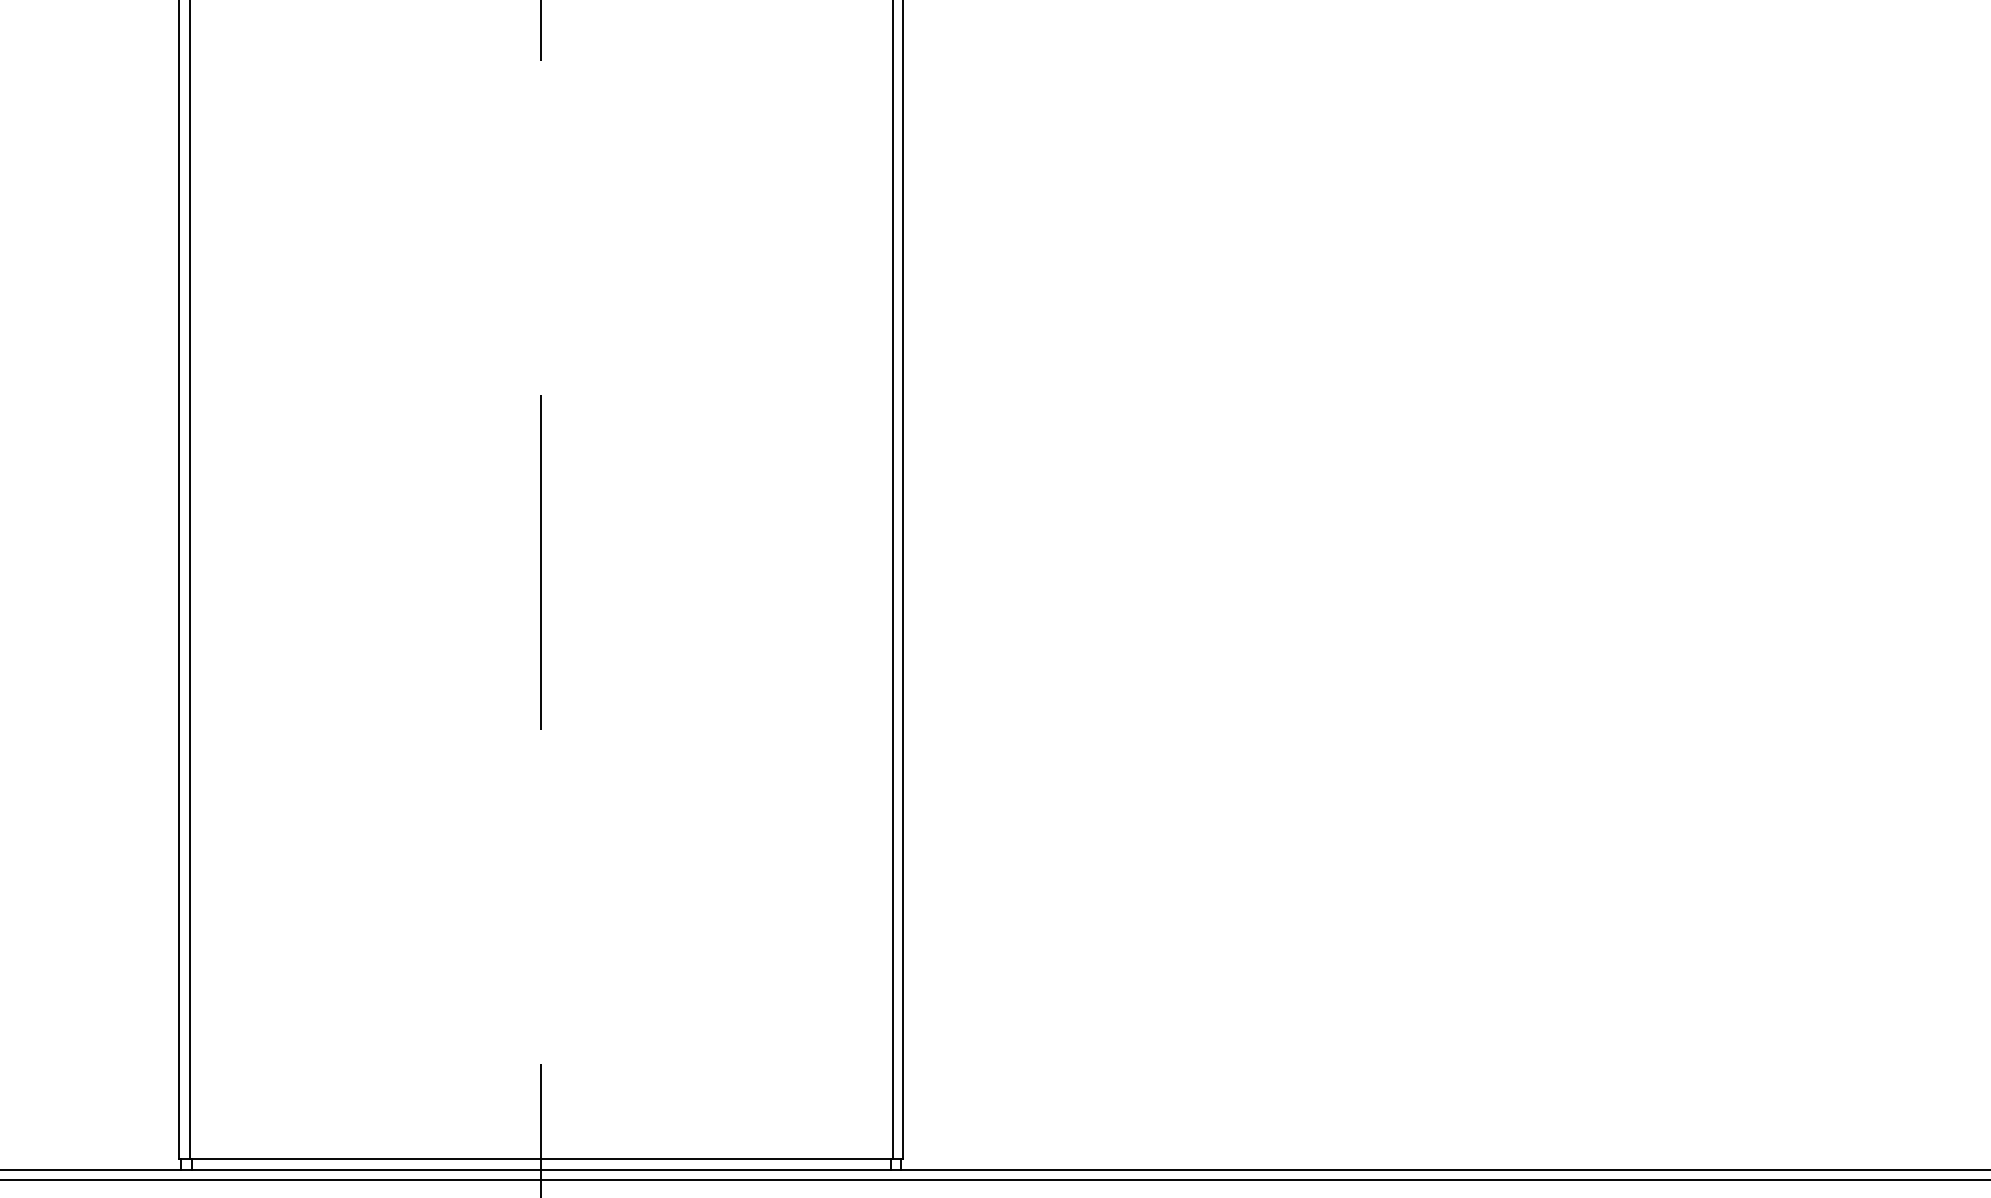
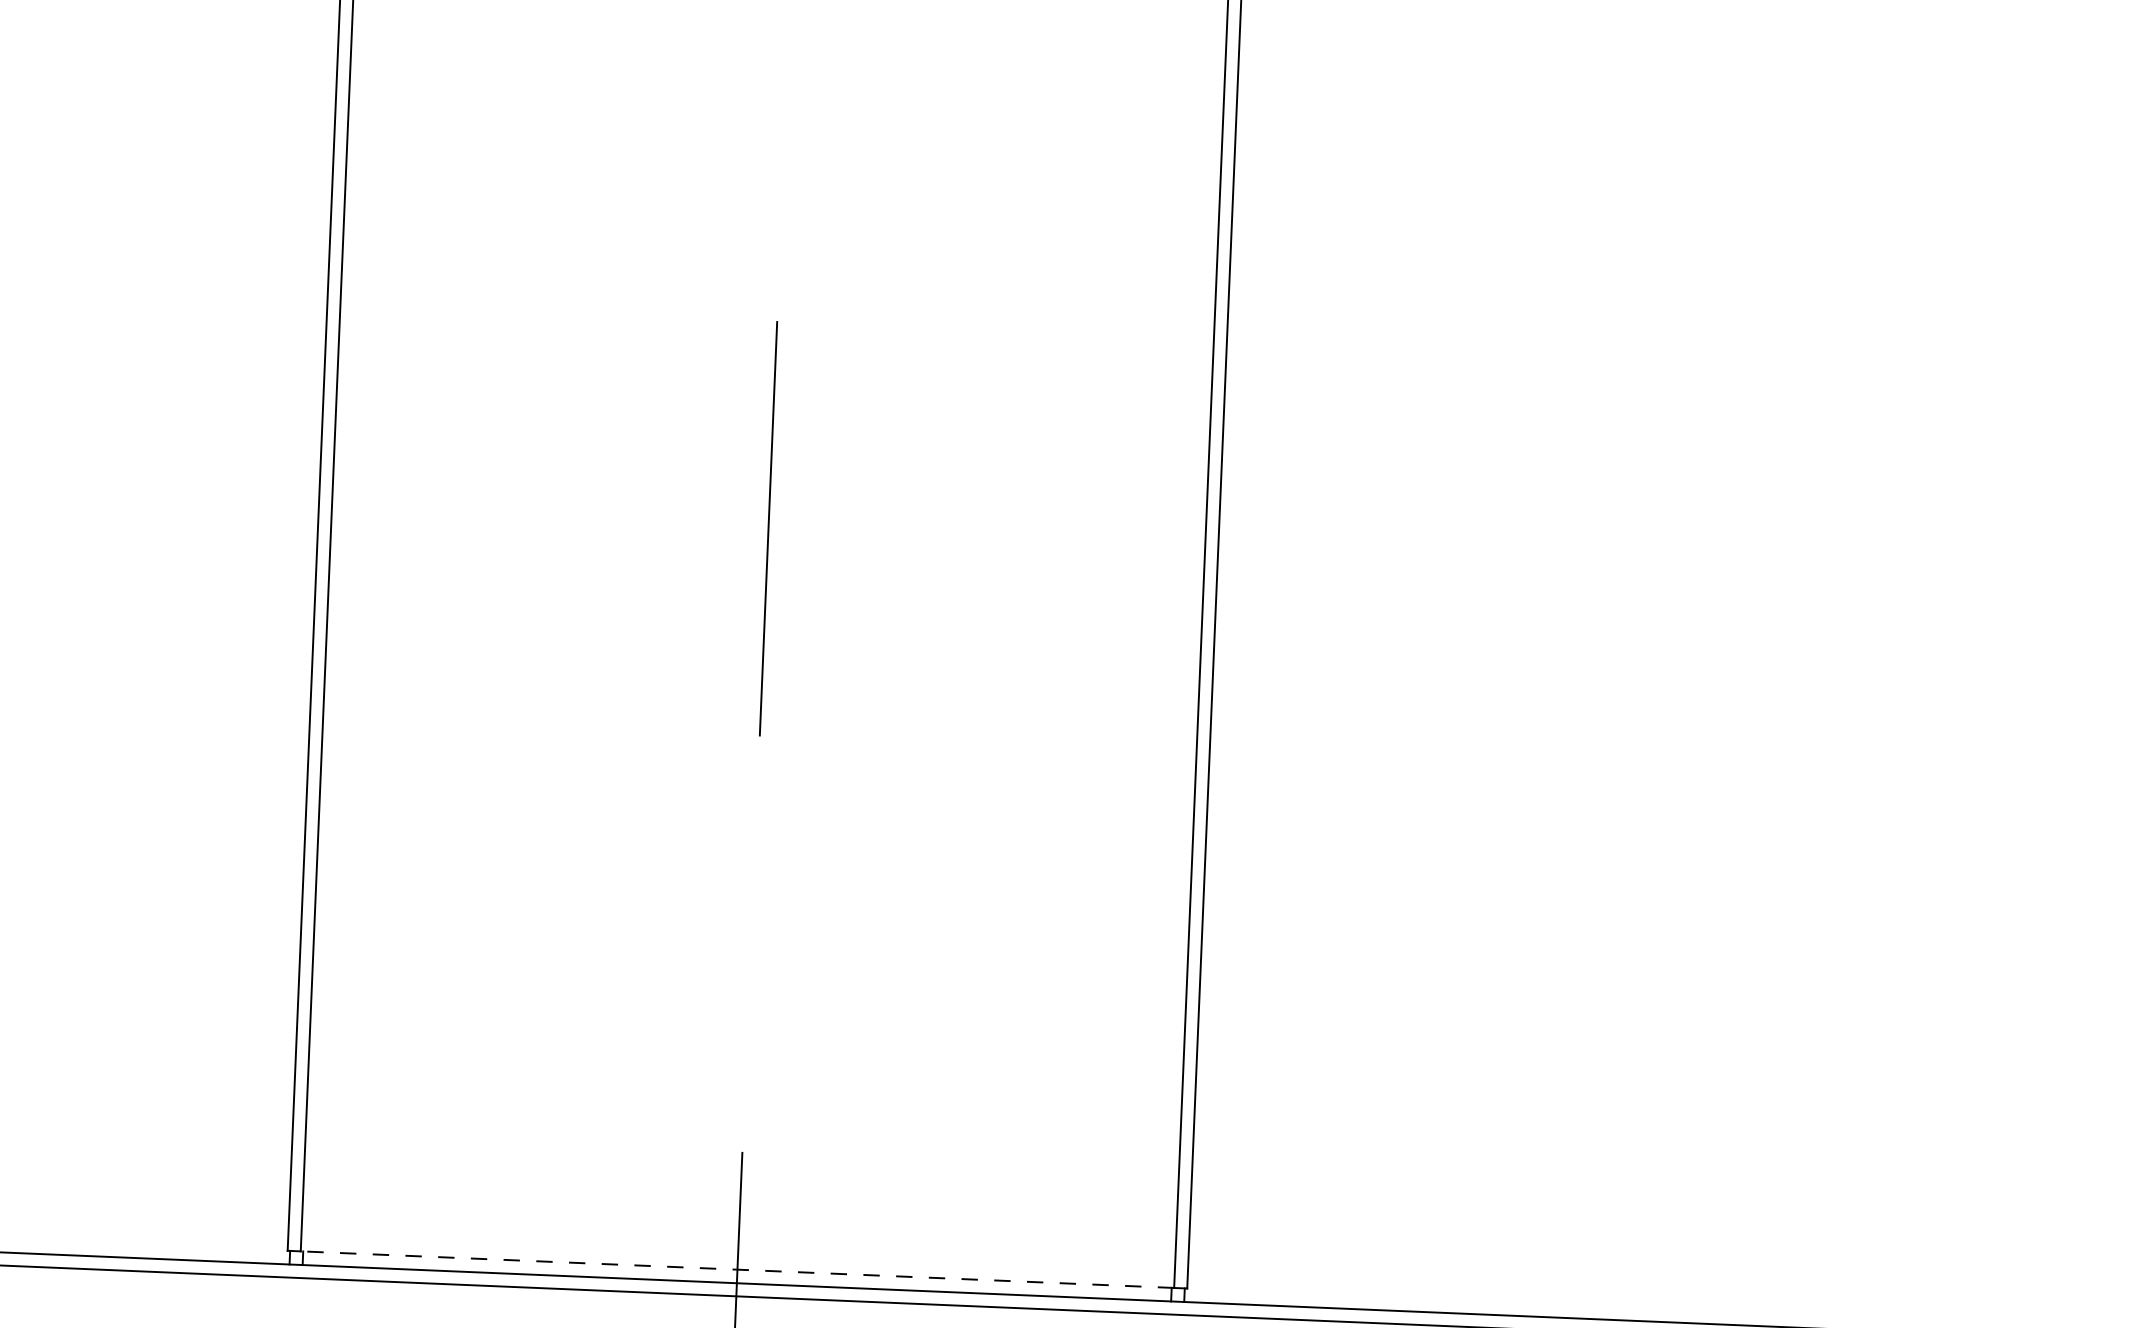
line: (541, 1158) -> (737, 1269), solid -> dashed

